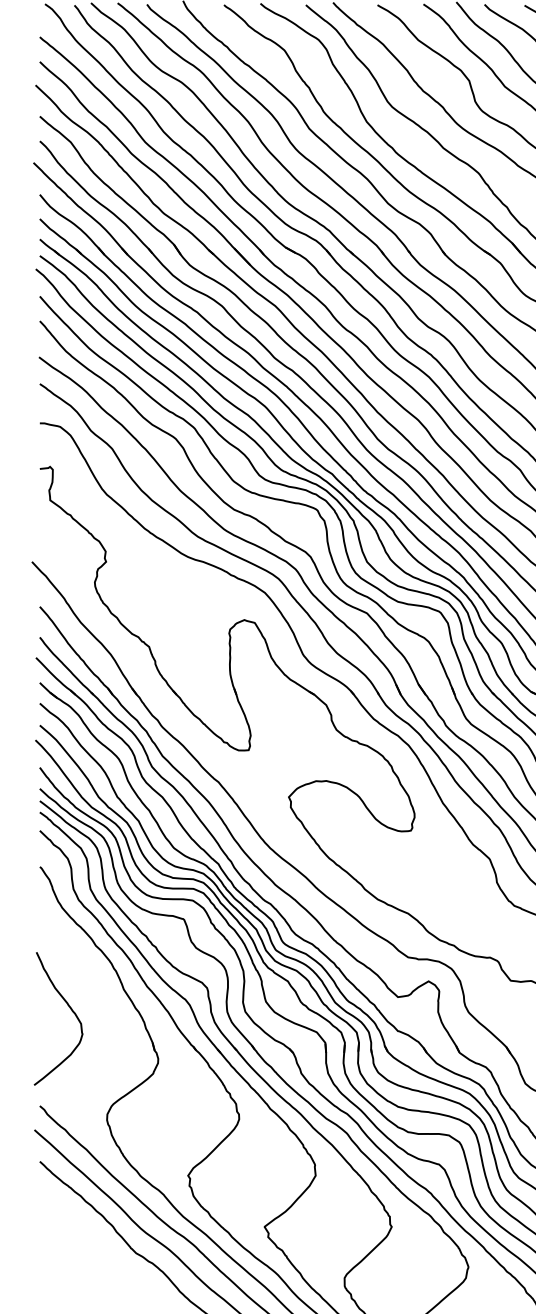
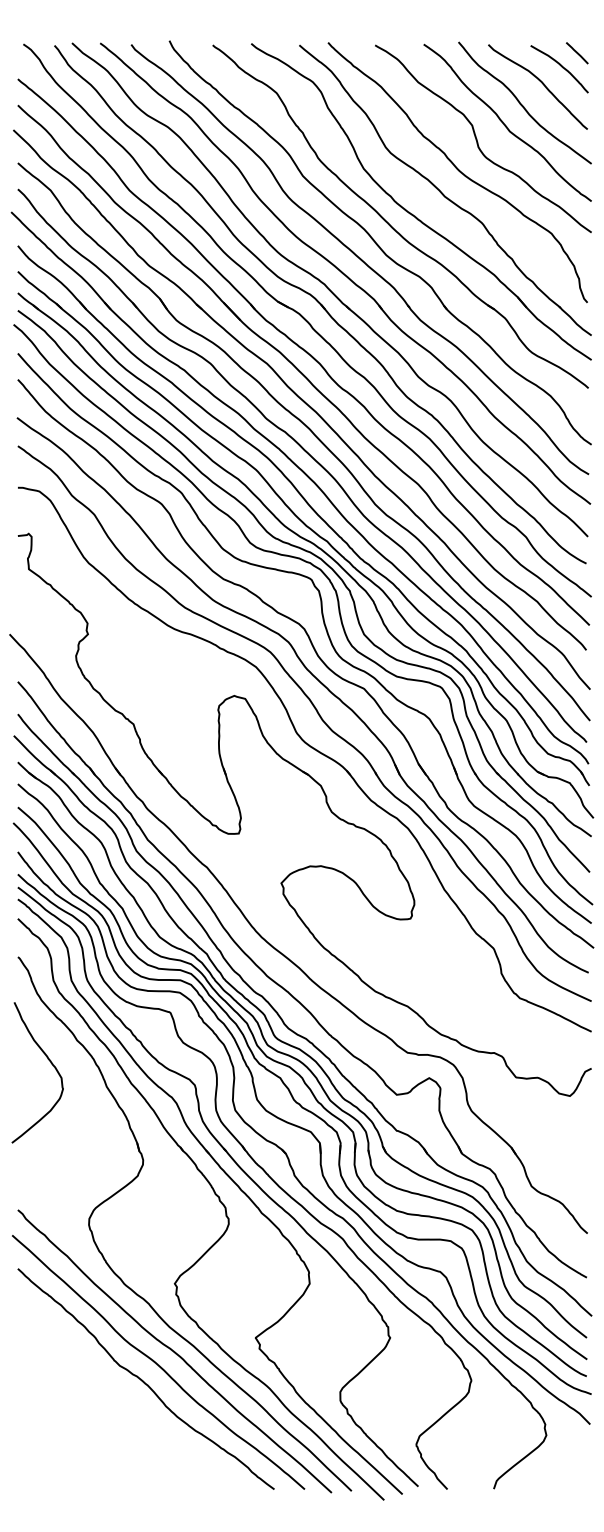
curve: (70, 1010) -> (50, 1063), moved

